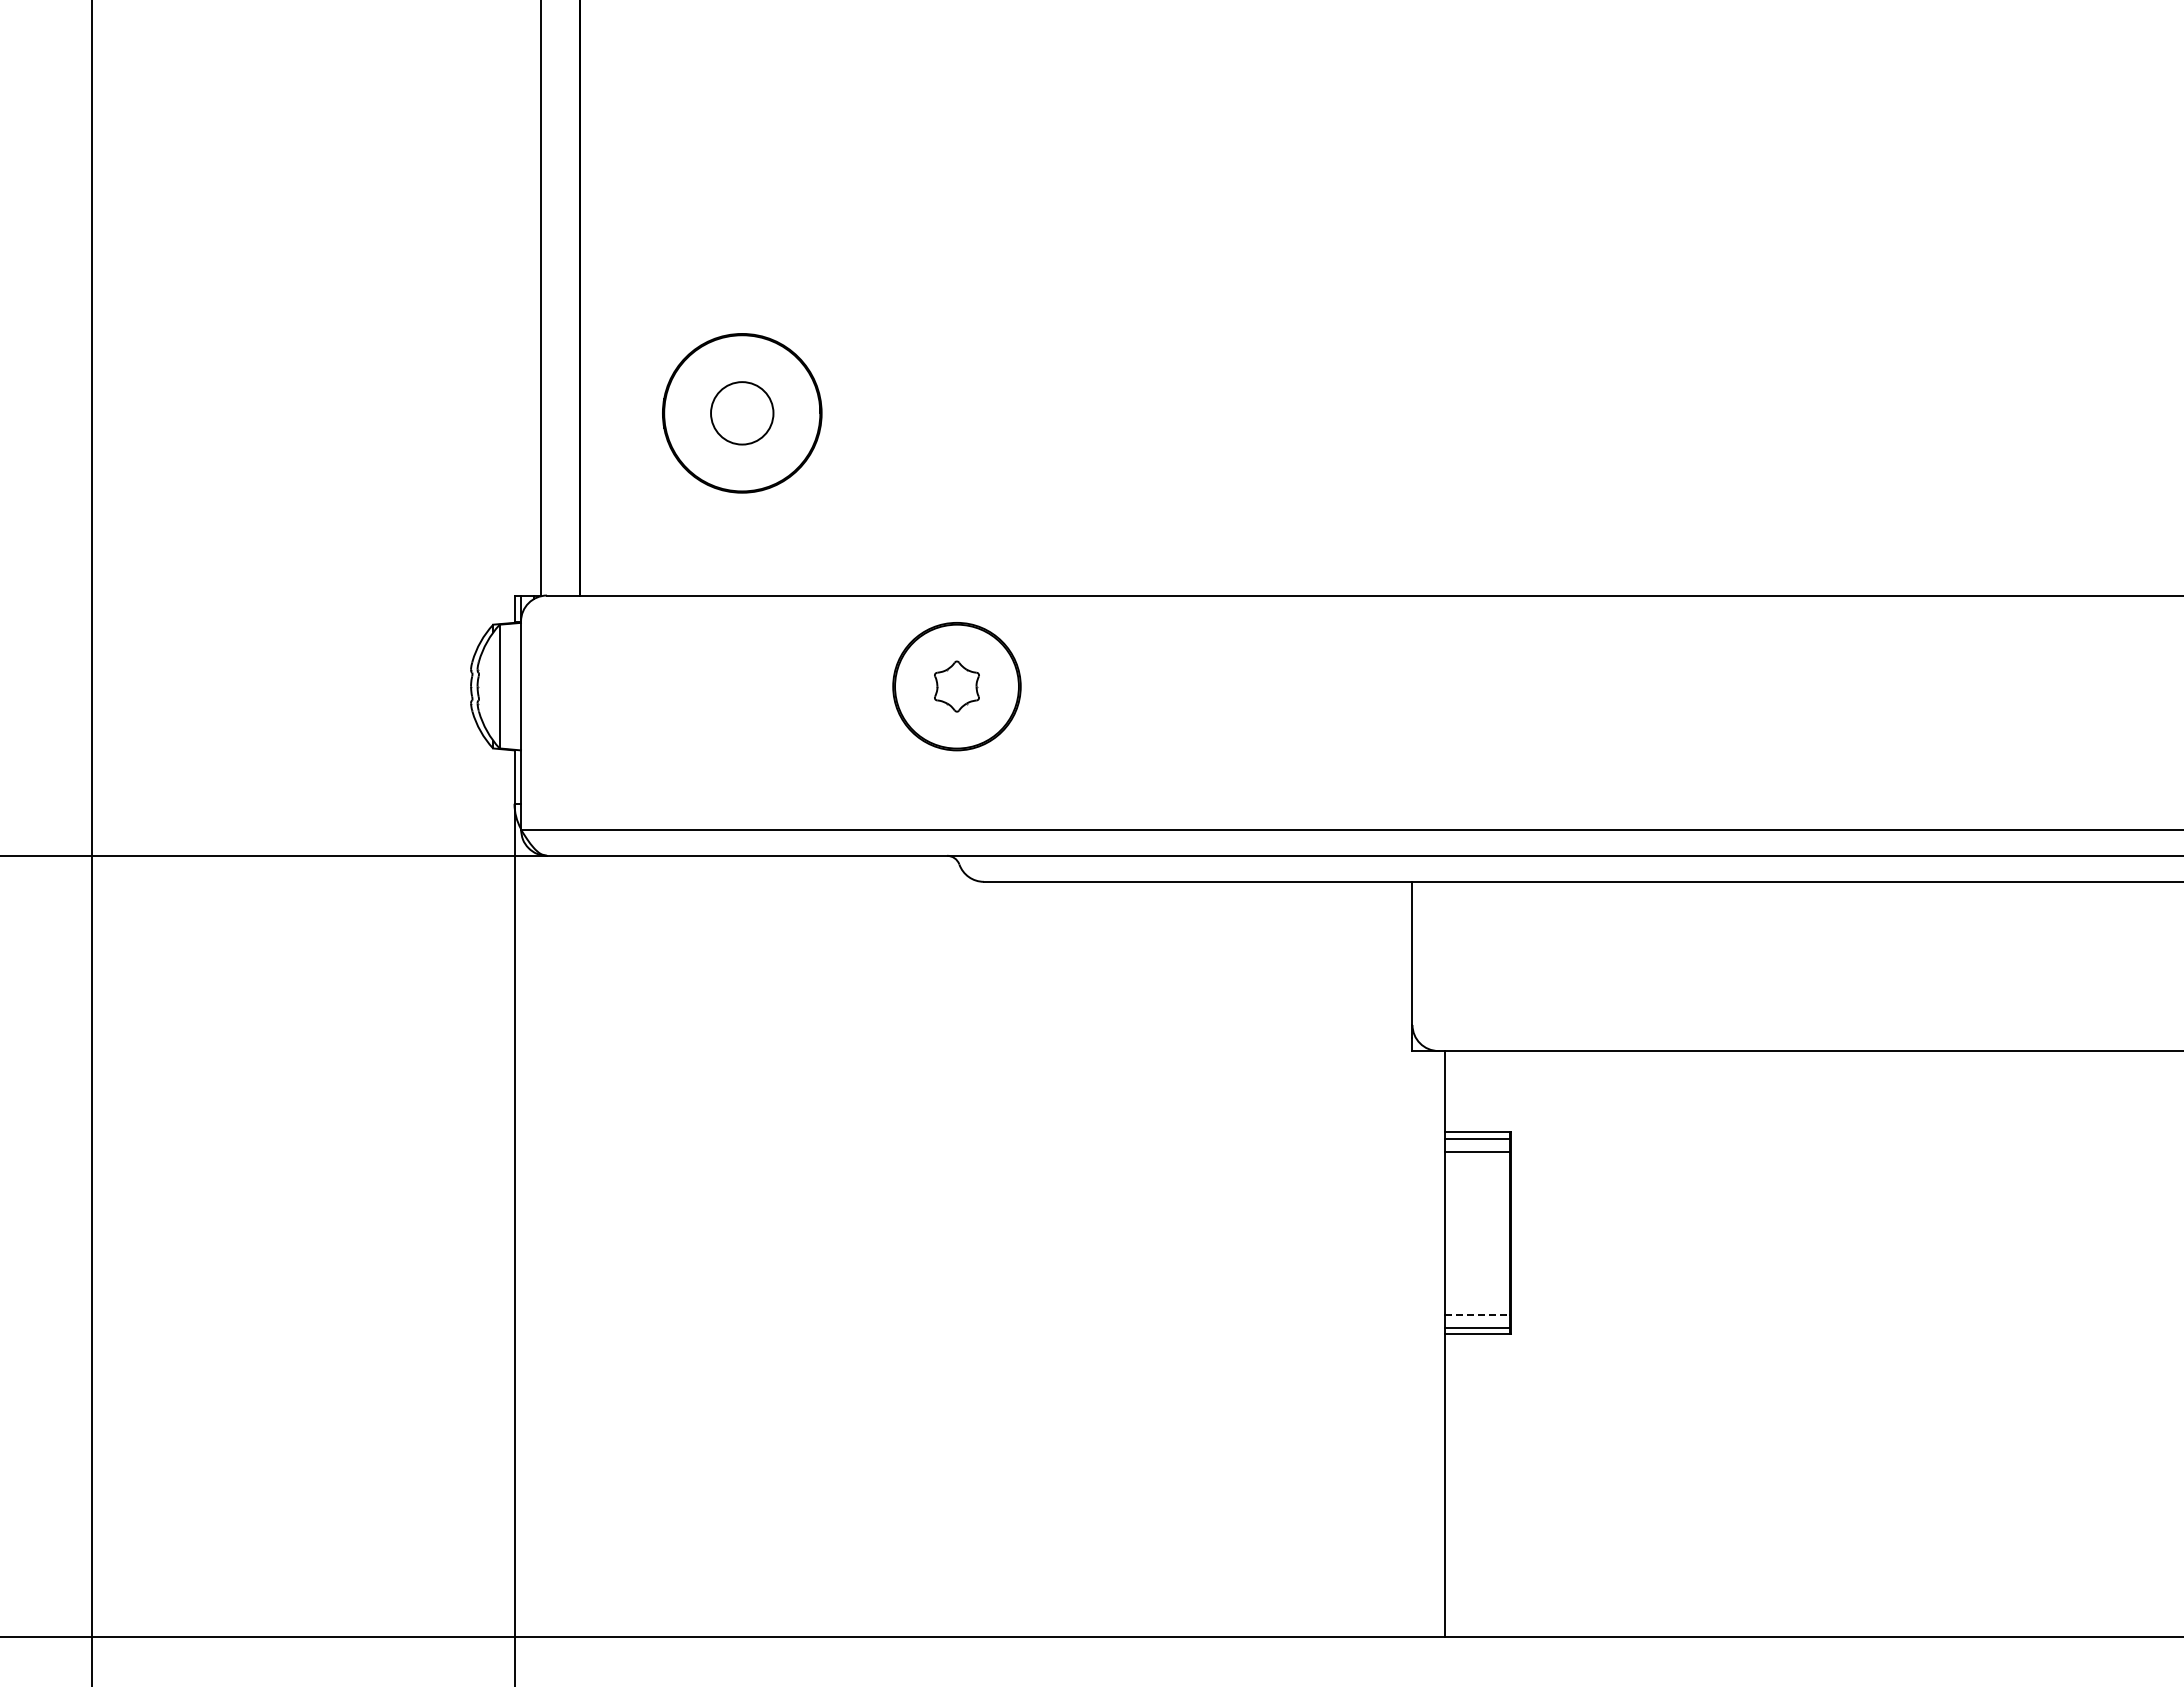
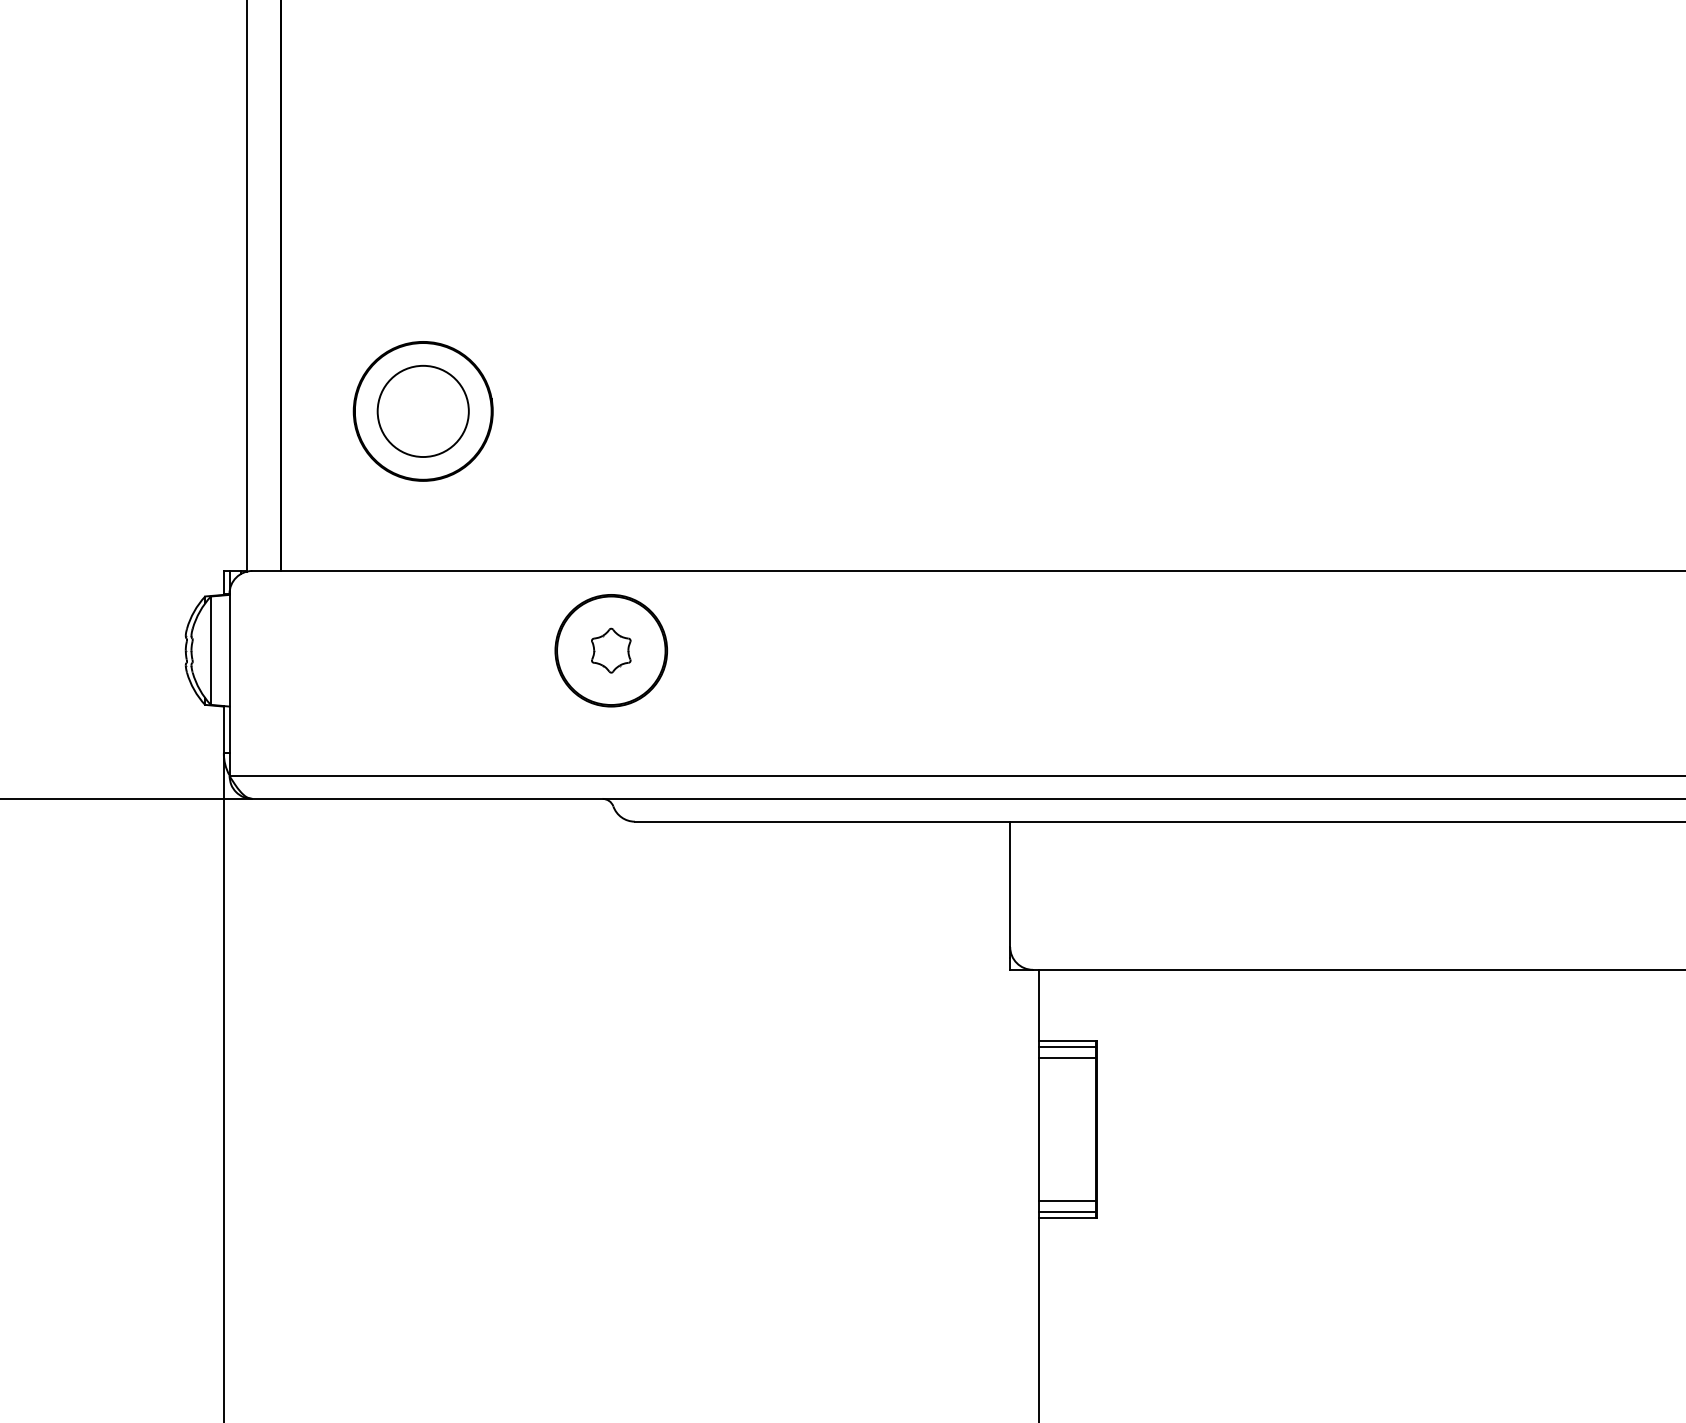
circle: (742, 413) -> (423, 411), size x1.67
line: (1477, 1314) -> (1067, 1200), dashed -> solid

